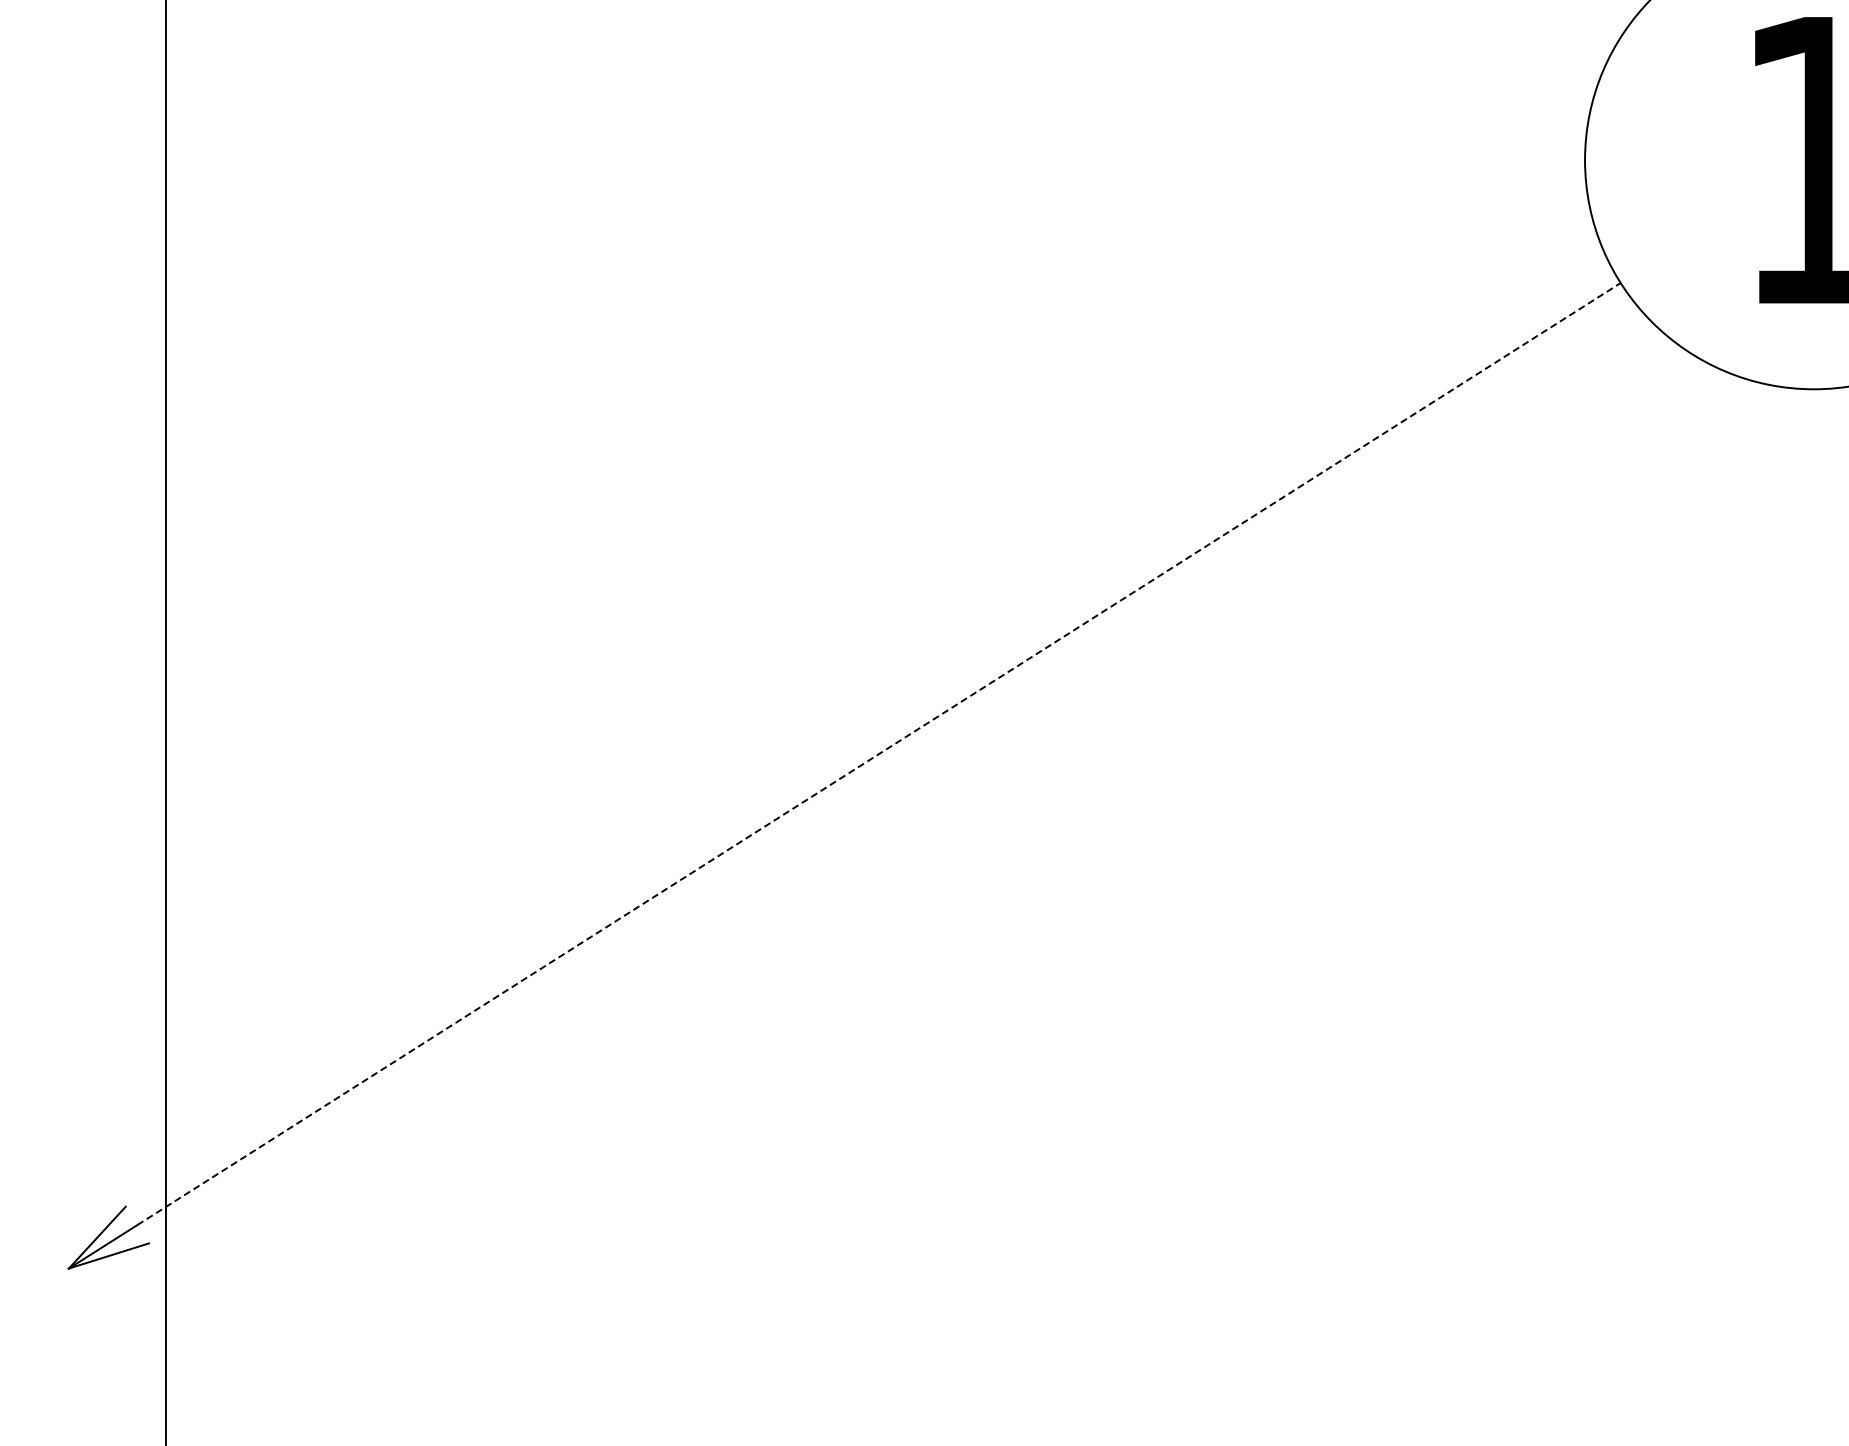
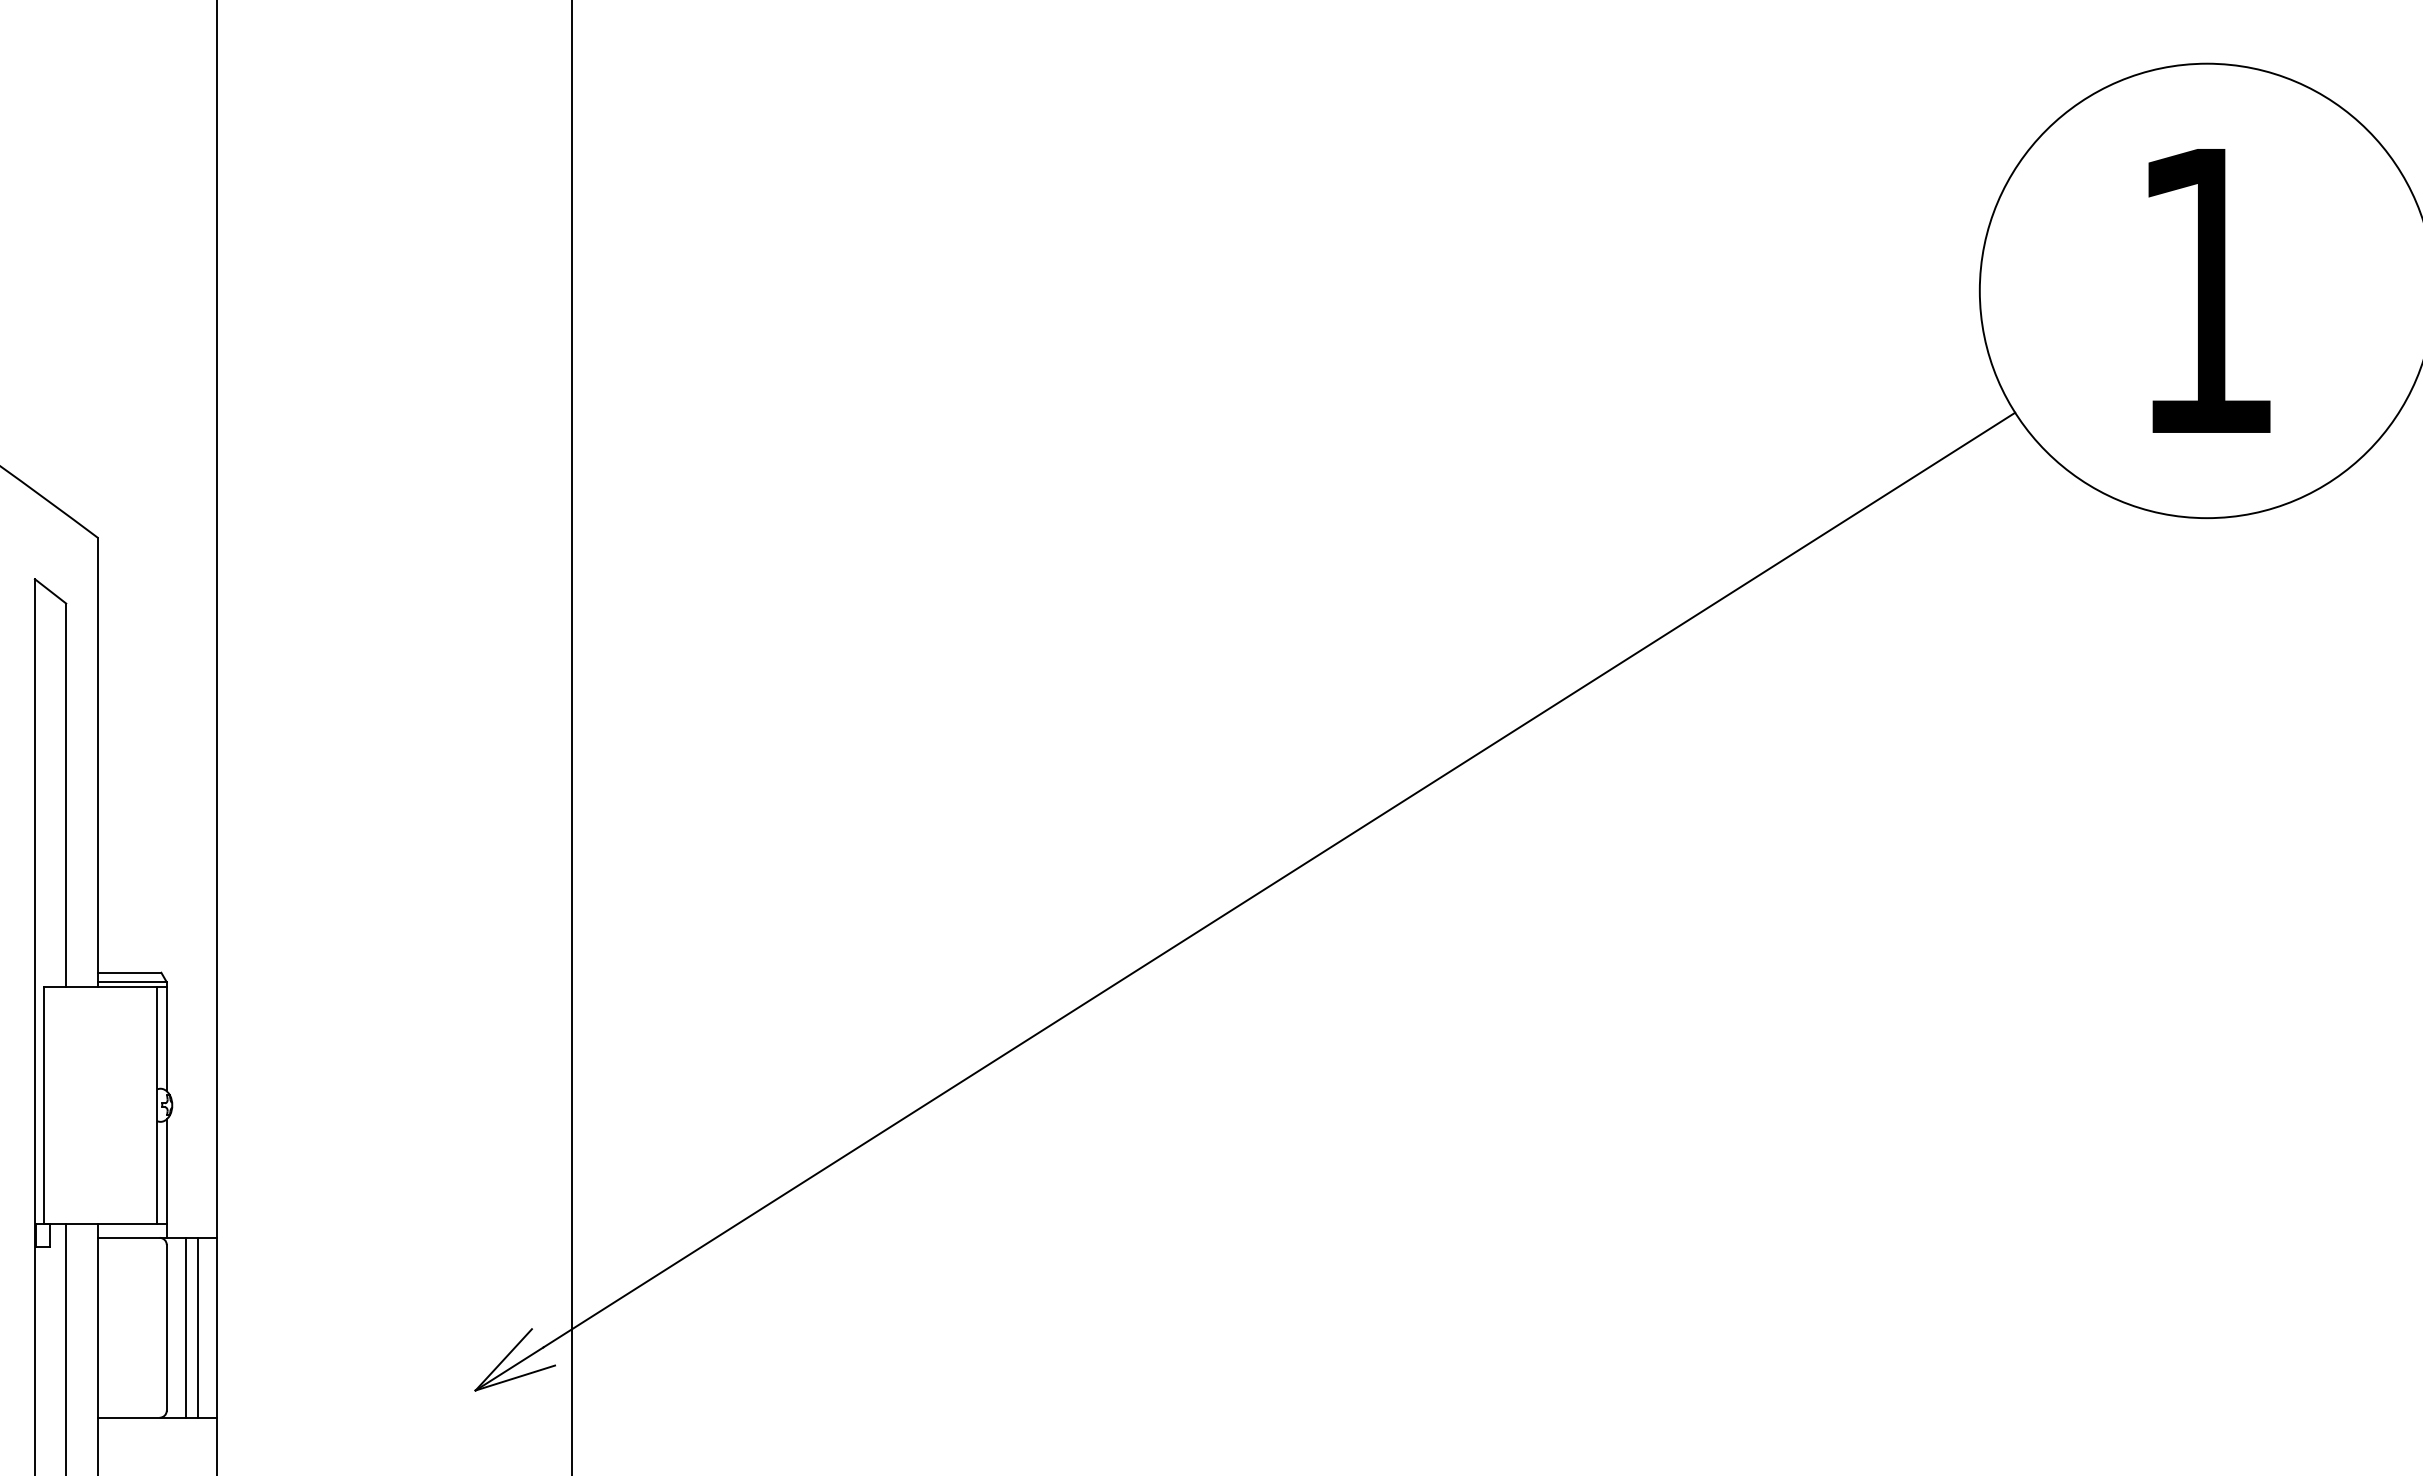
line: (879, 754) -> (1279, 880), dashed -> solid

